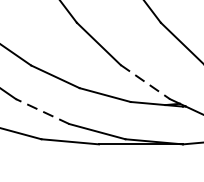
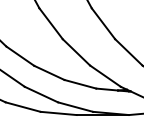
line: (145, 82) -> (105, 76), dashed -> solid
line: (41, 111) -> (40, 94), dashed -> solid

